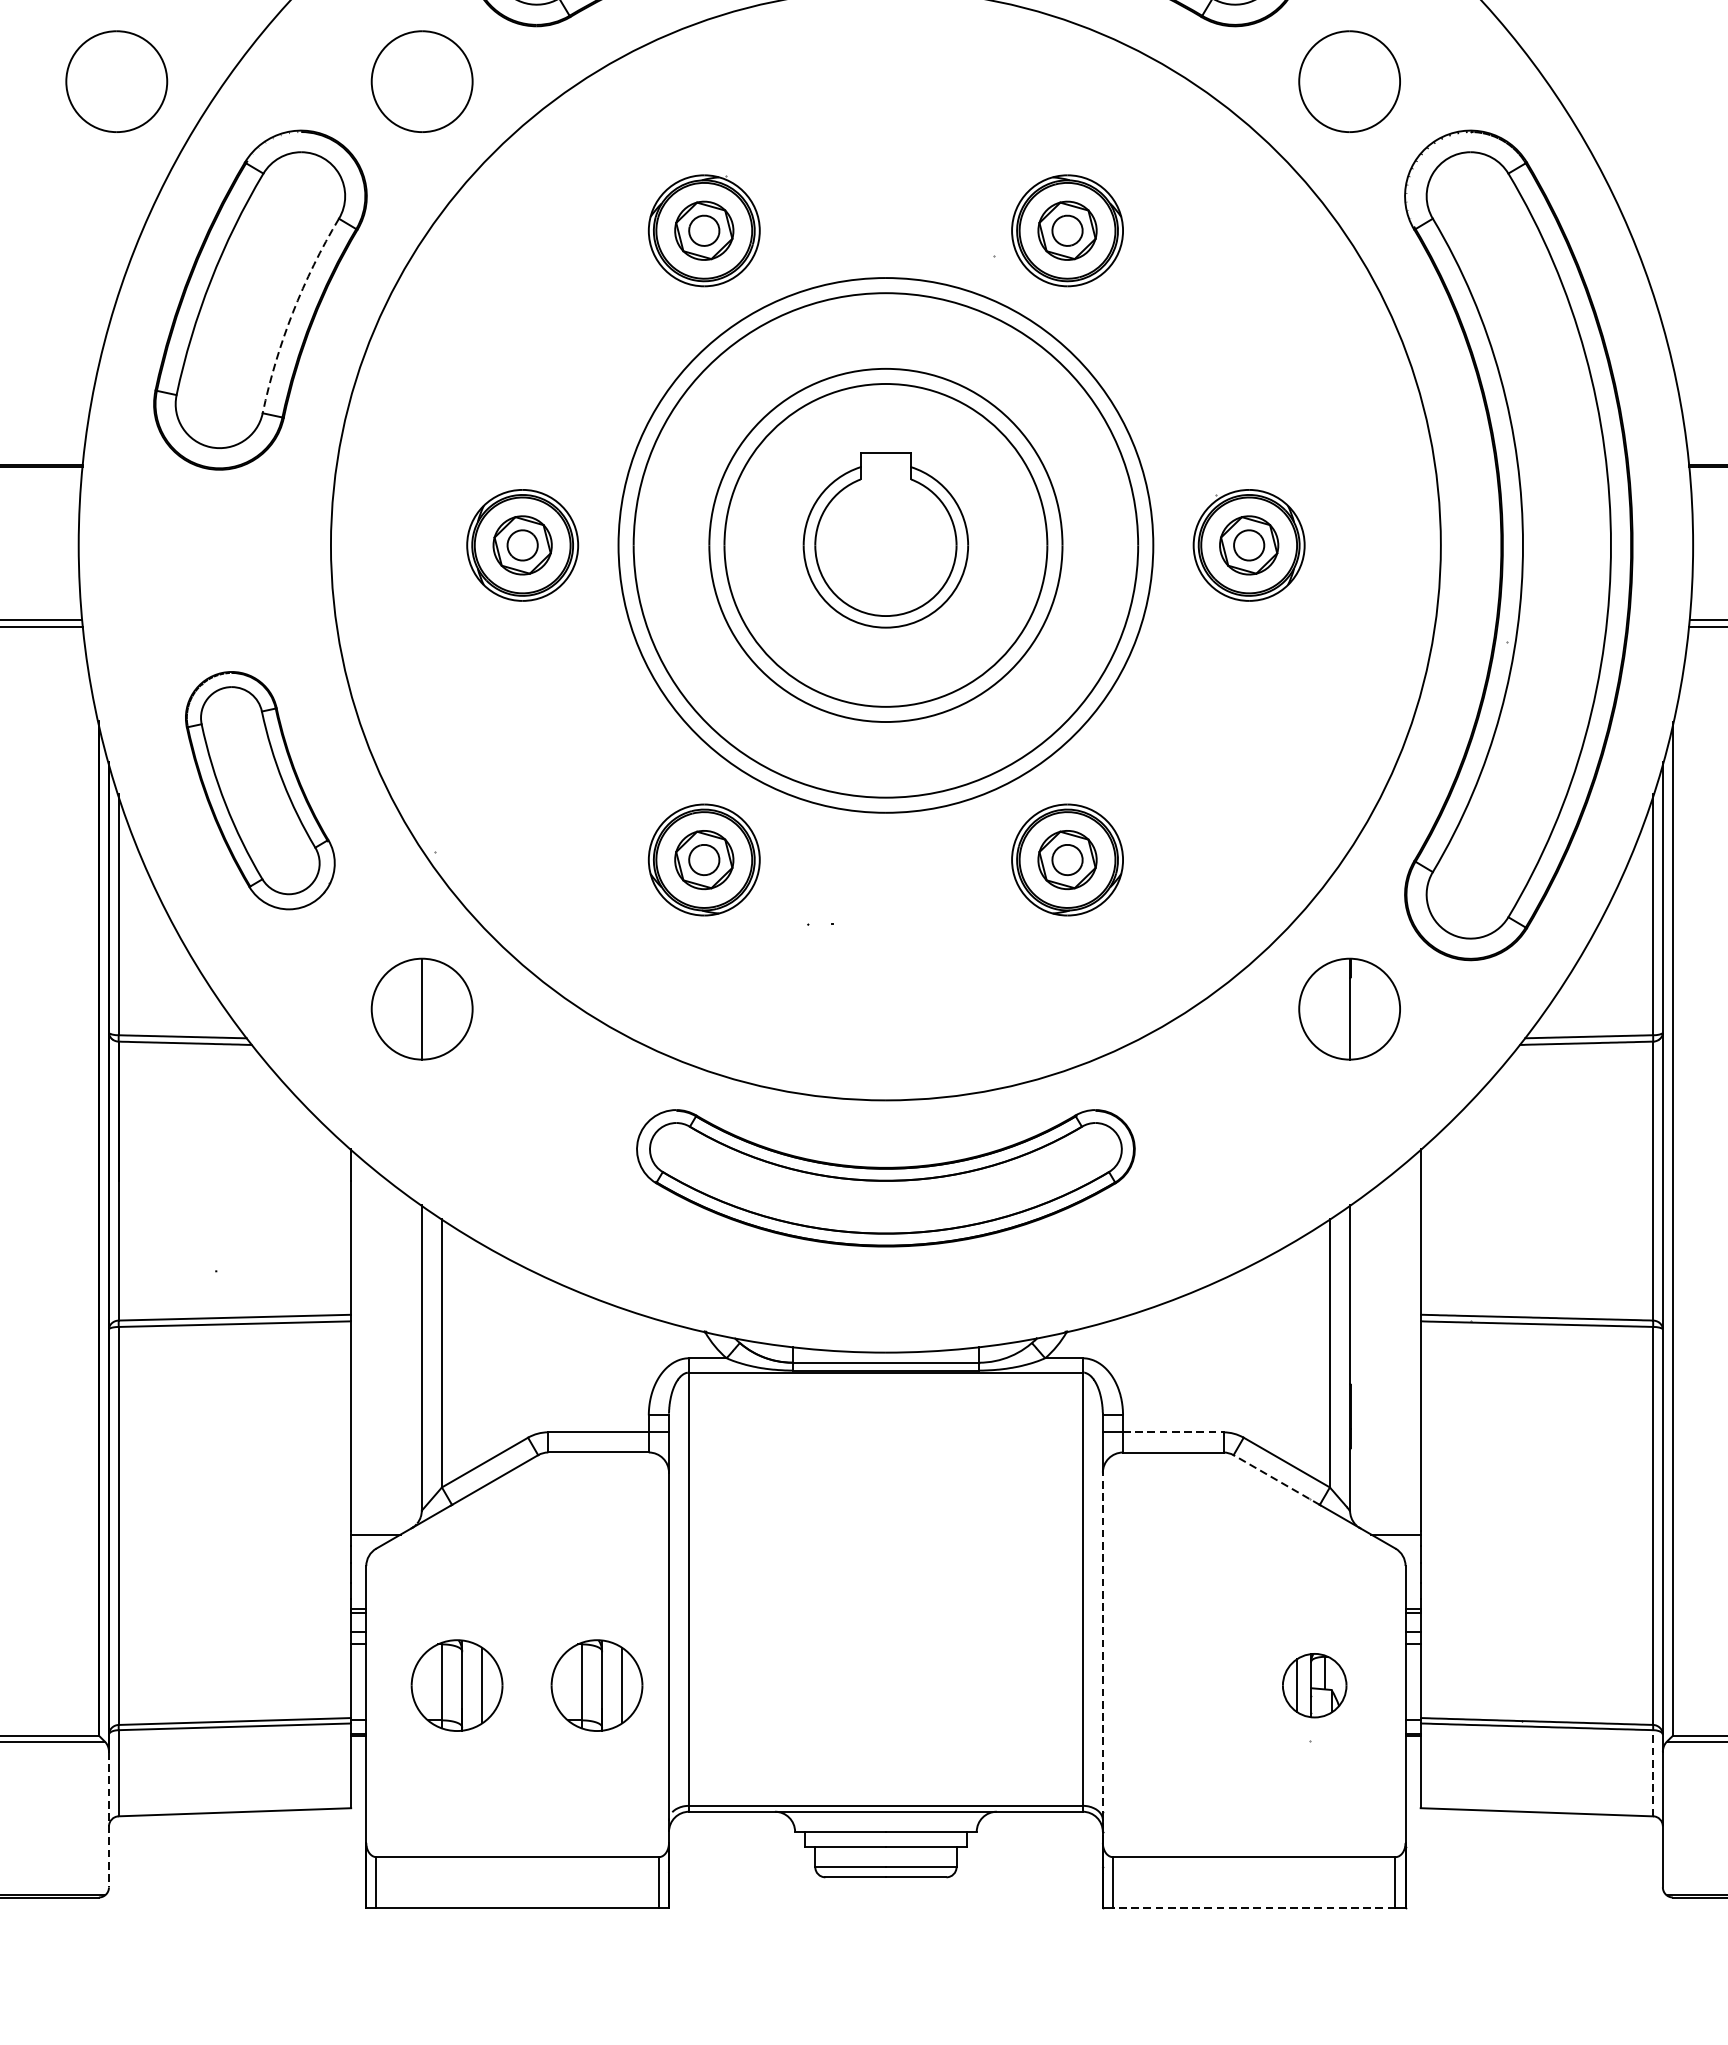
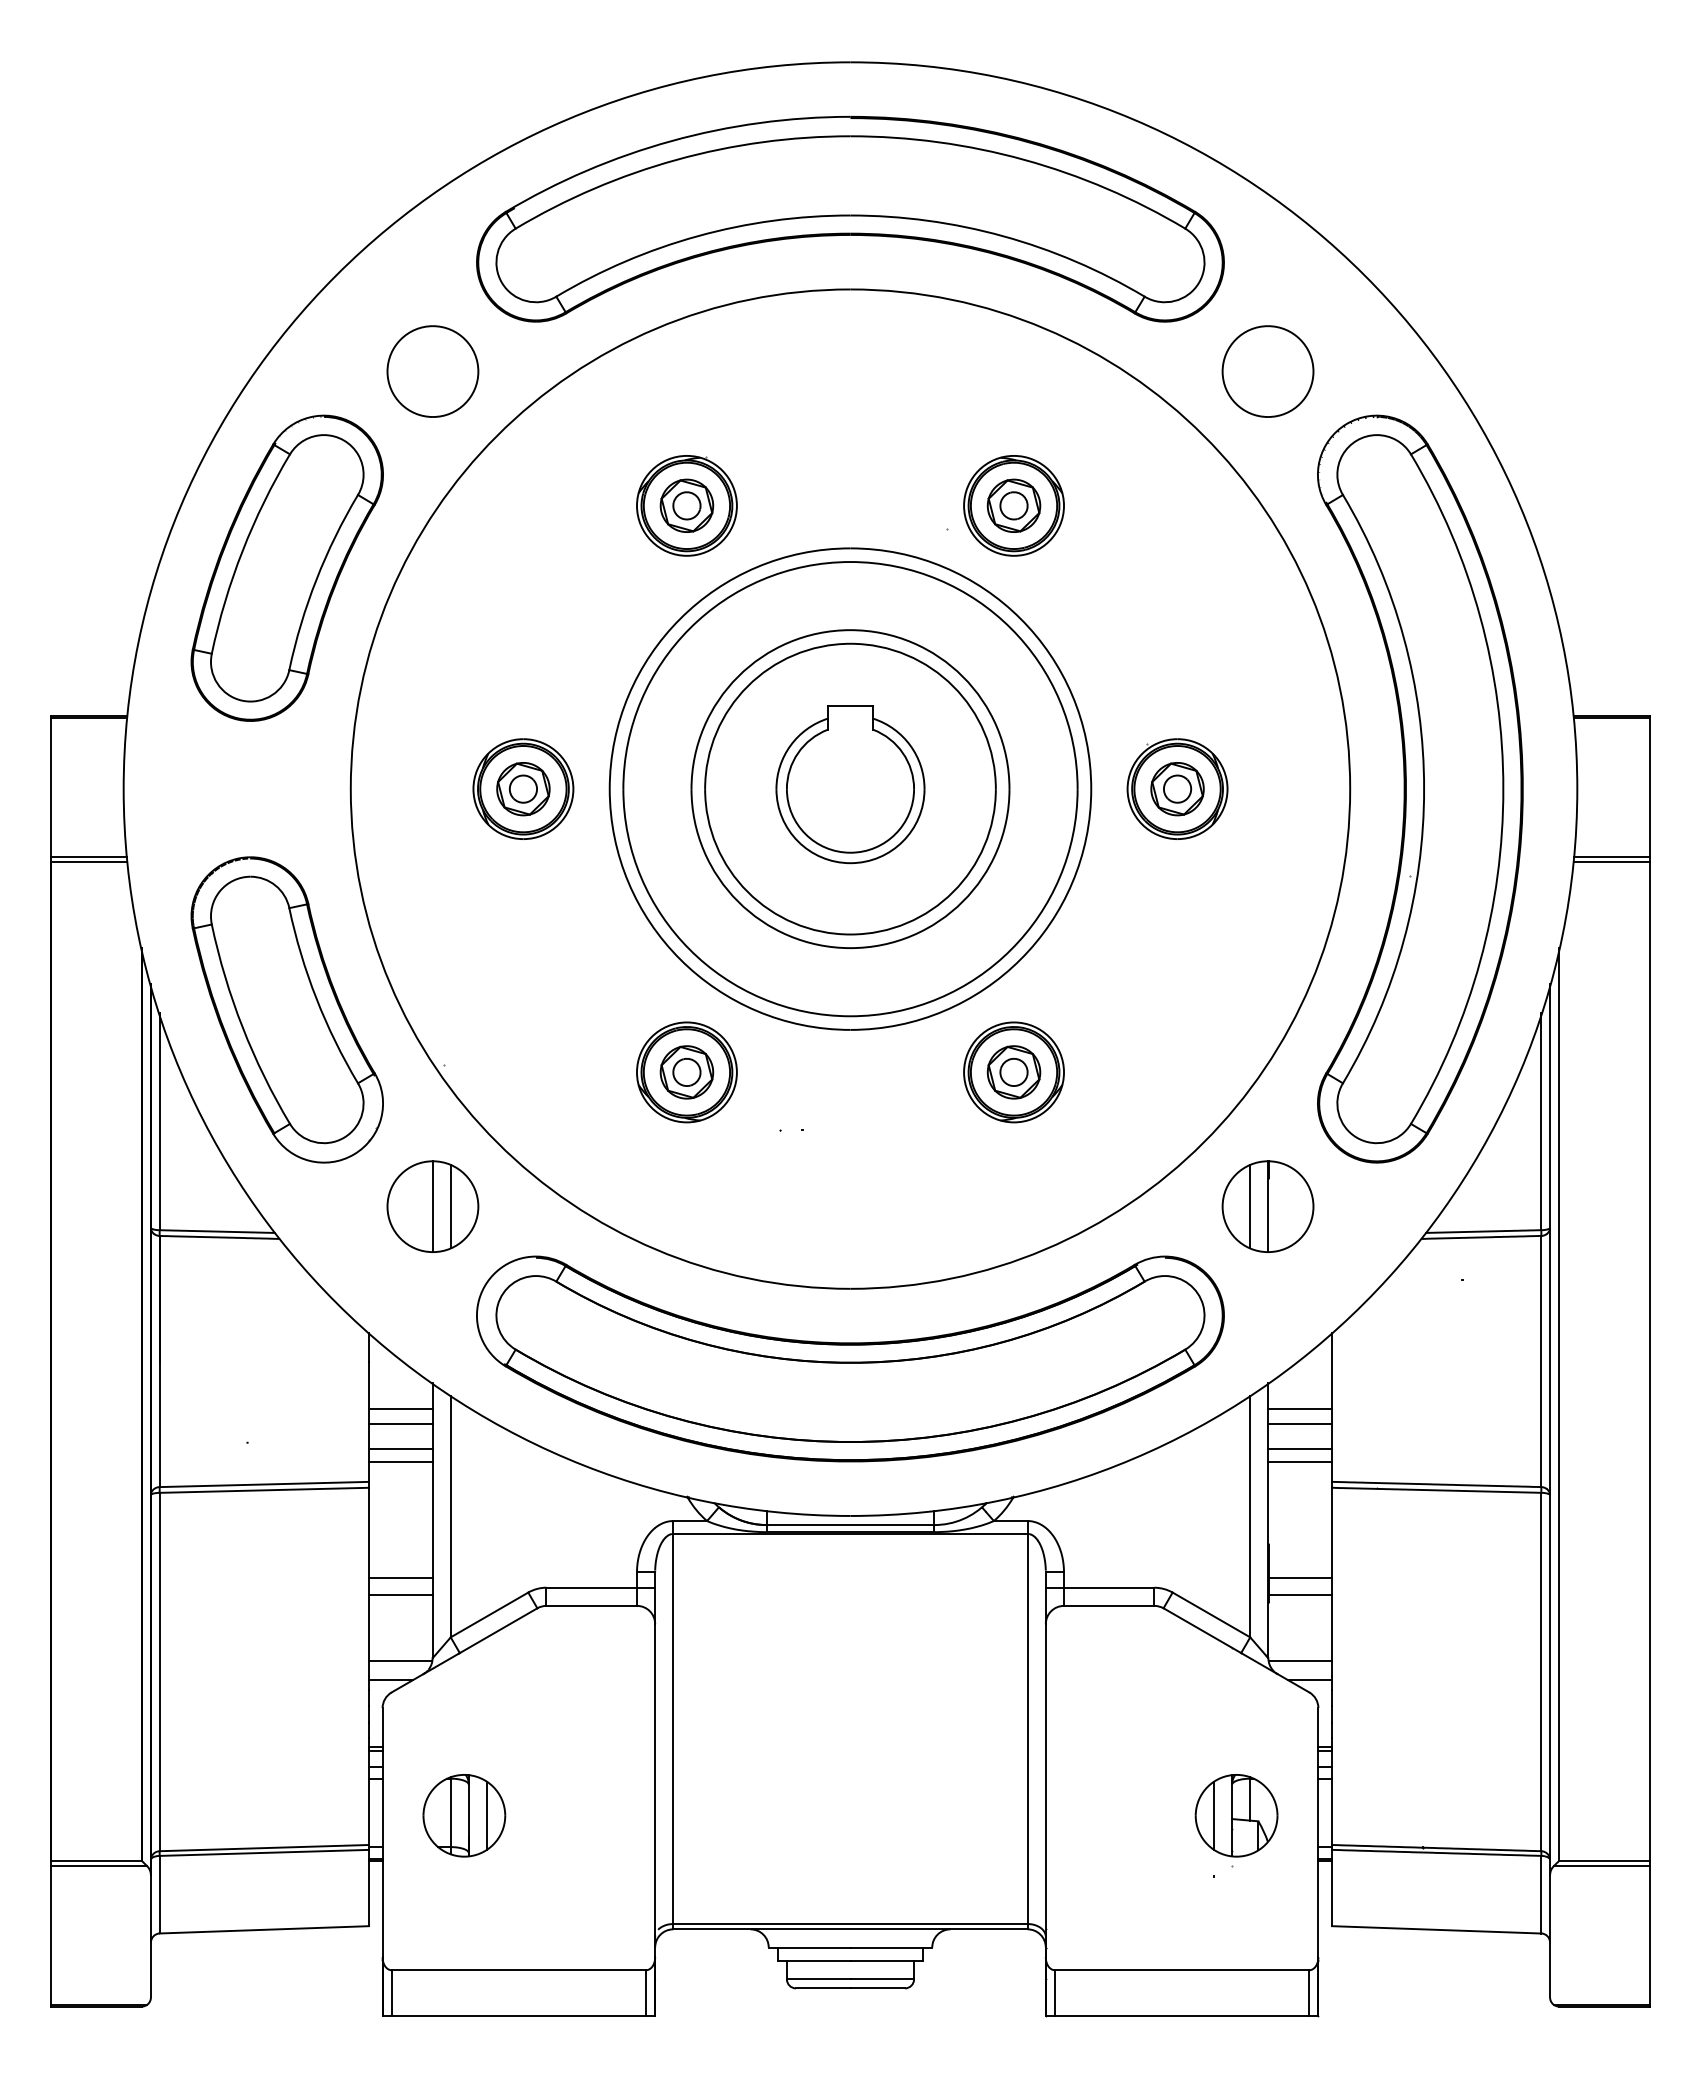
part: (116, 81) -> (157, 371), removed
arc: (292, 312) -> (316, 579), dashed -> solid
part: (259, 790) -> (286, 1009), size x1.43
line: (441, 1008) -> (450, 1206), added
line: (1330, 1008) -> (1250, 1206), added
part: (885, 1177) -> (850, 1358), size x1.67
line: (386, 1233) -> (400, 1408), added
line: (1385, 1233) -> (1300, 1408), added
line: (386, 1251) -> (400, 1424), added
line: (1385, 1251) -> (1300, 1424), added
line: (386, 1278) -> (400, 1449), added
line: (1385, 1278) -> (1300, 1449), added
line: (386, 1292) -> (400, 1461), added
line: (1385, 1292) -> (1300, 1461), added
line: (386, 1420) -> (400, 1577), added
line: (1385, 1420) -> (1300, 1577), added
line: (1173, 1432) -> (1109, 1587), dashed -> solid
line: (386, 1439) -> (400, 1594), added
line: (1385, 1439) -> (1300, 1594), added
line: (1276, 1479) -> (1202, 1630), dashed -> solid
line: (386, 1513) -> (400, 1660), added
line: (1385, 1513) -> (1300, 1660), added
line: (1102, 1657) -> (1045, 1790), dashed -> solid
part: (597, 1685) -> (590, 1815), removed
part: (1314, 1685) -> (1236, 1815), size x1.43
line: (1653, 1773) -> (1541, 1894), dashed -> solid
line: (108, 1819) -> (150, 1936), dashed -> solid
line: (1253, 1907) -> (1181, 2015), dashed -> solid

